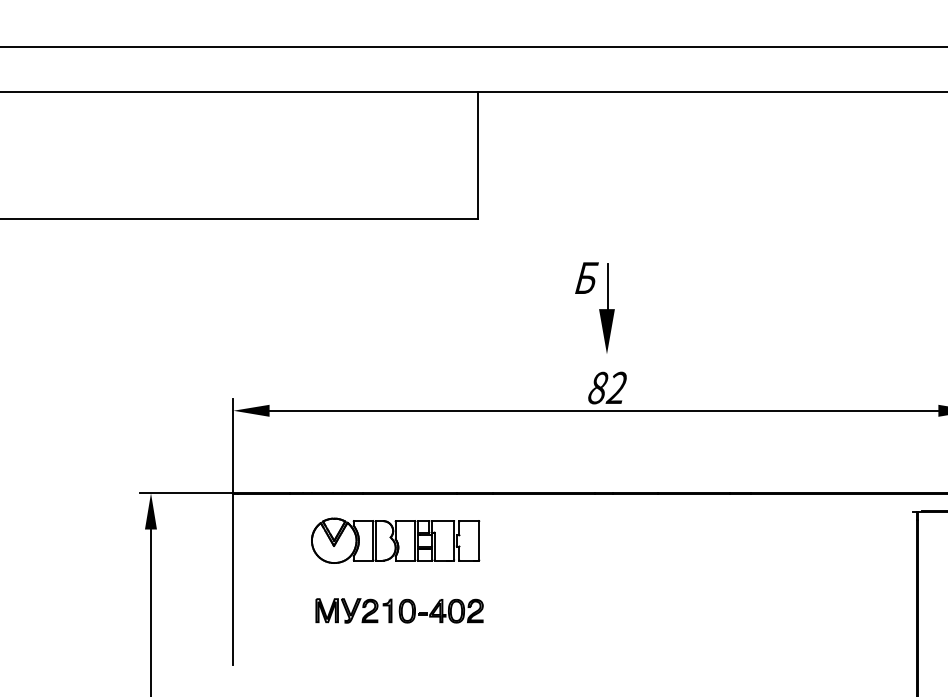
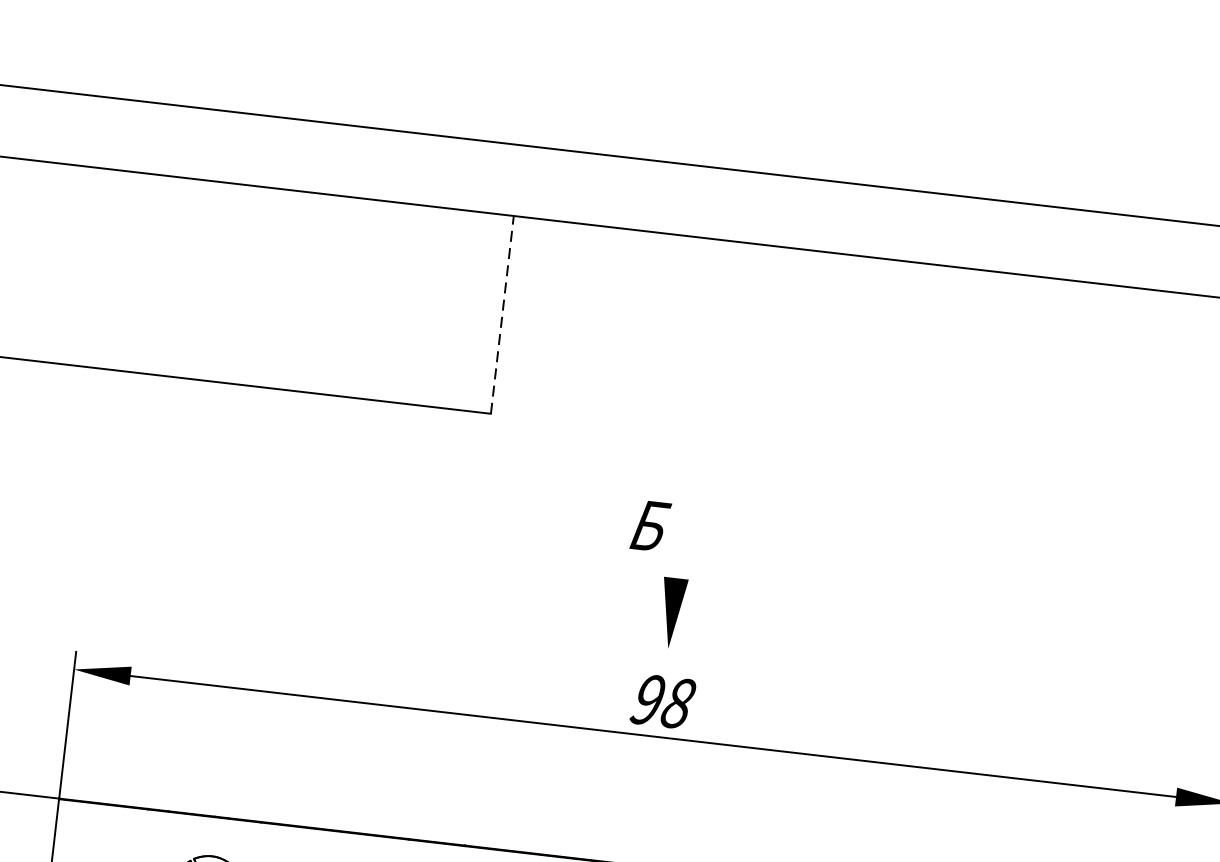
line: (477, 155) -> (501, 314), solid -> dashed
line: (607, 286) -> (681, 542), removed
text: (607, 387) -> (663, 700), 82 -> 98

